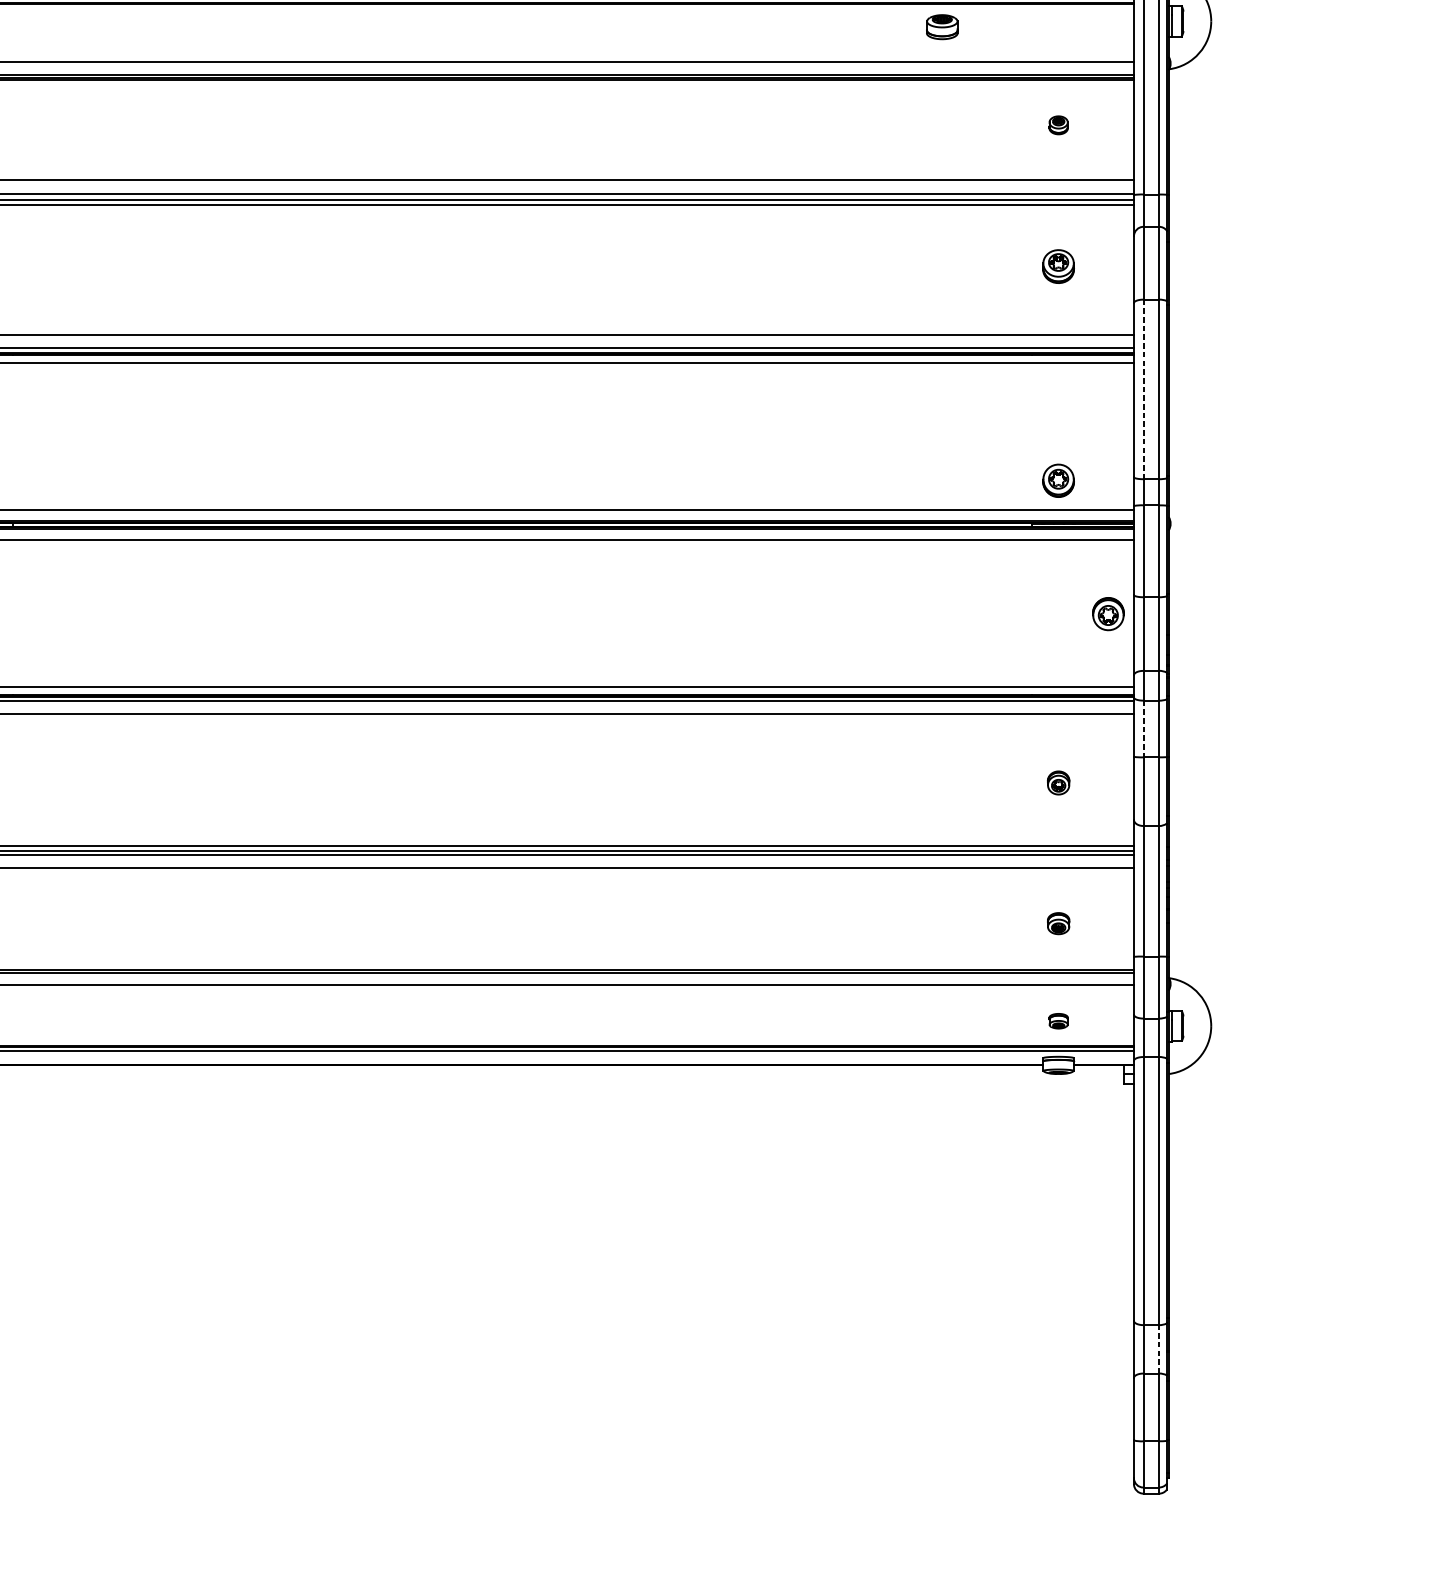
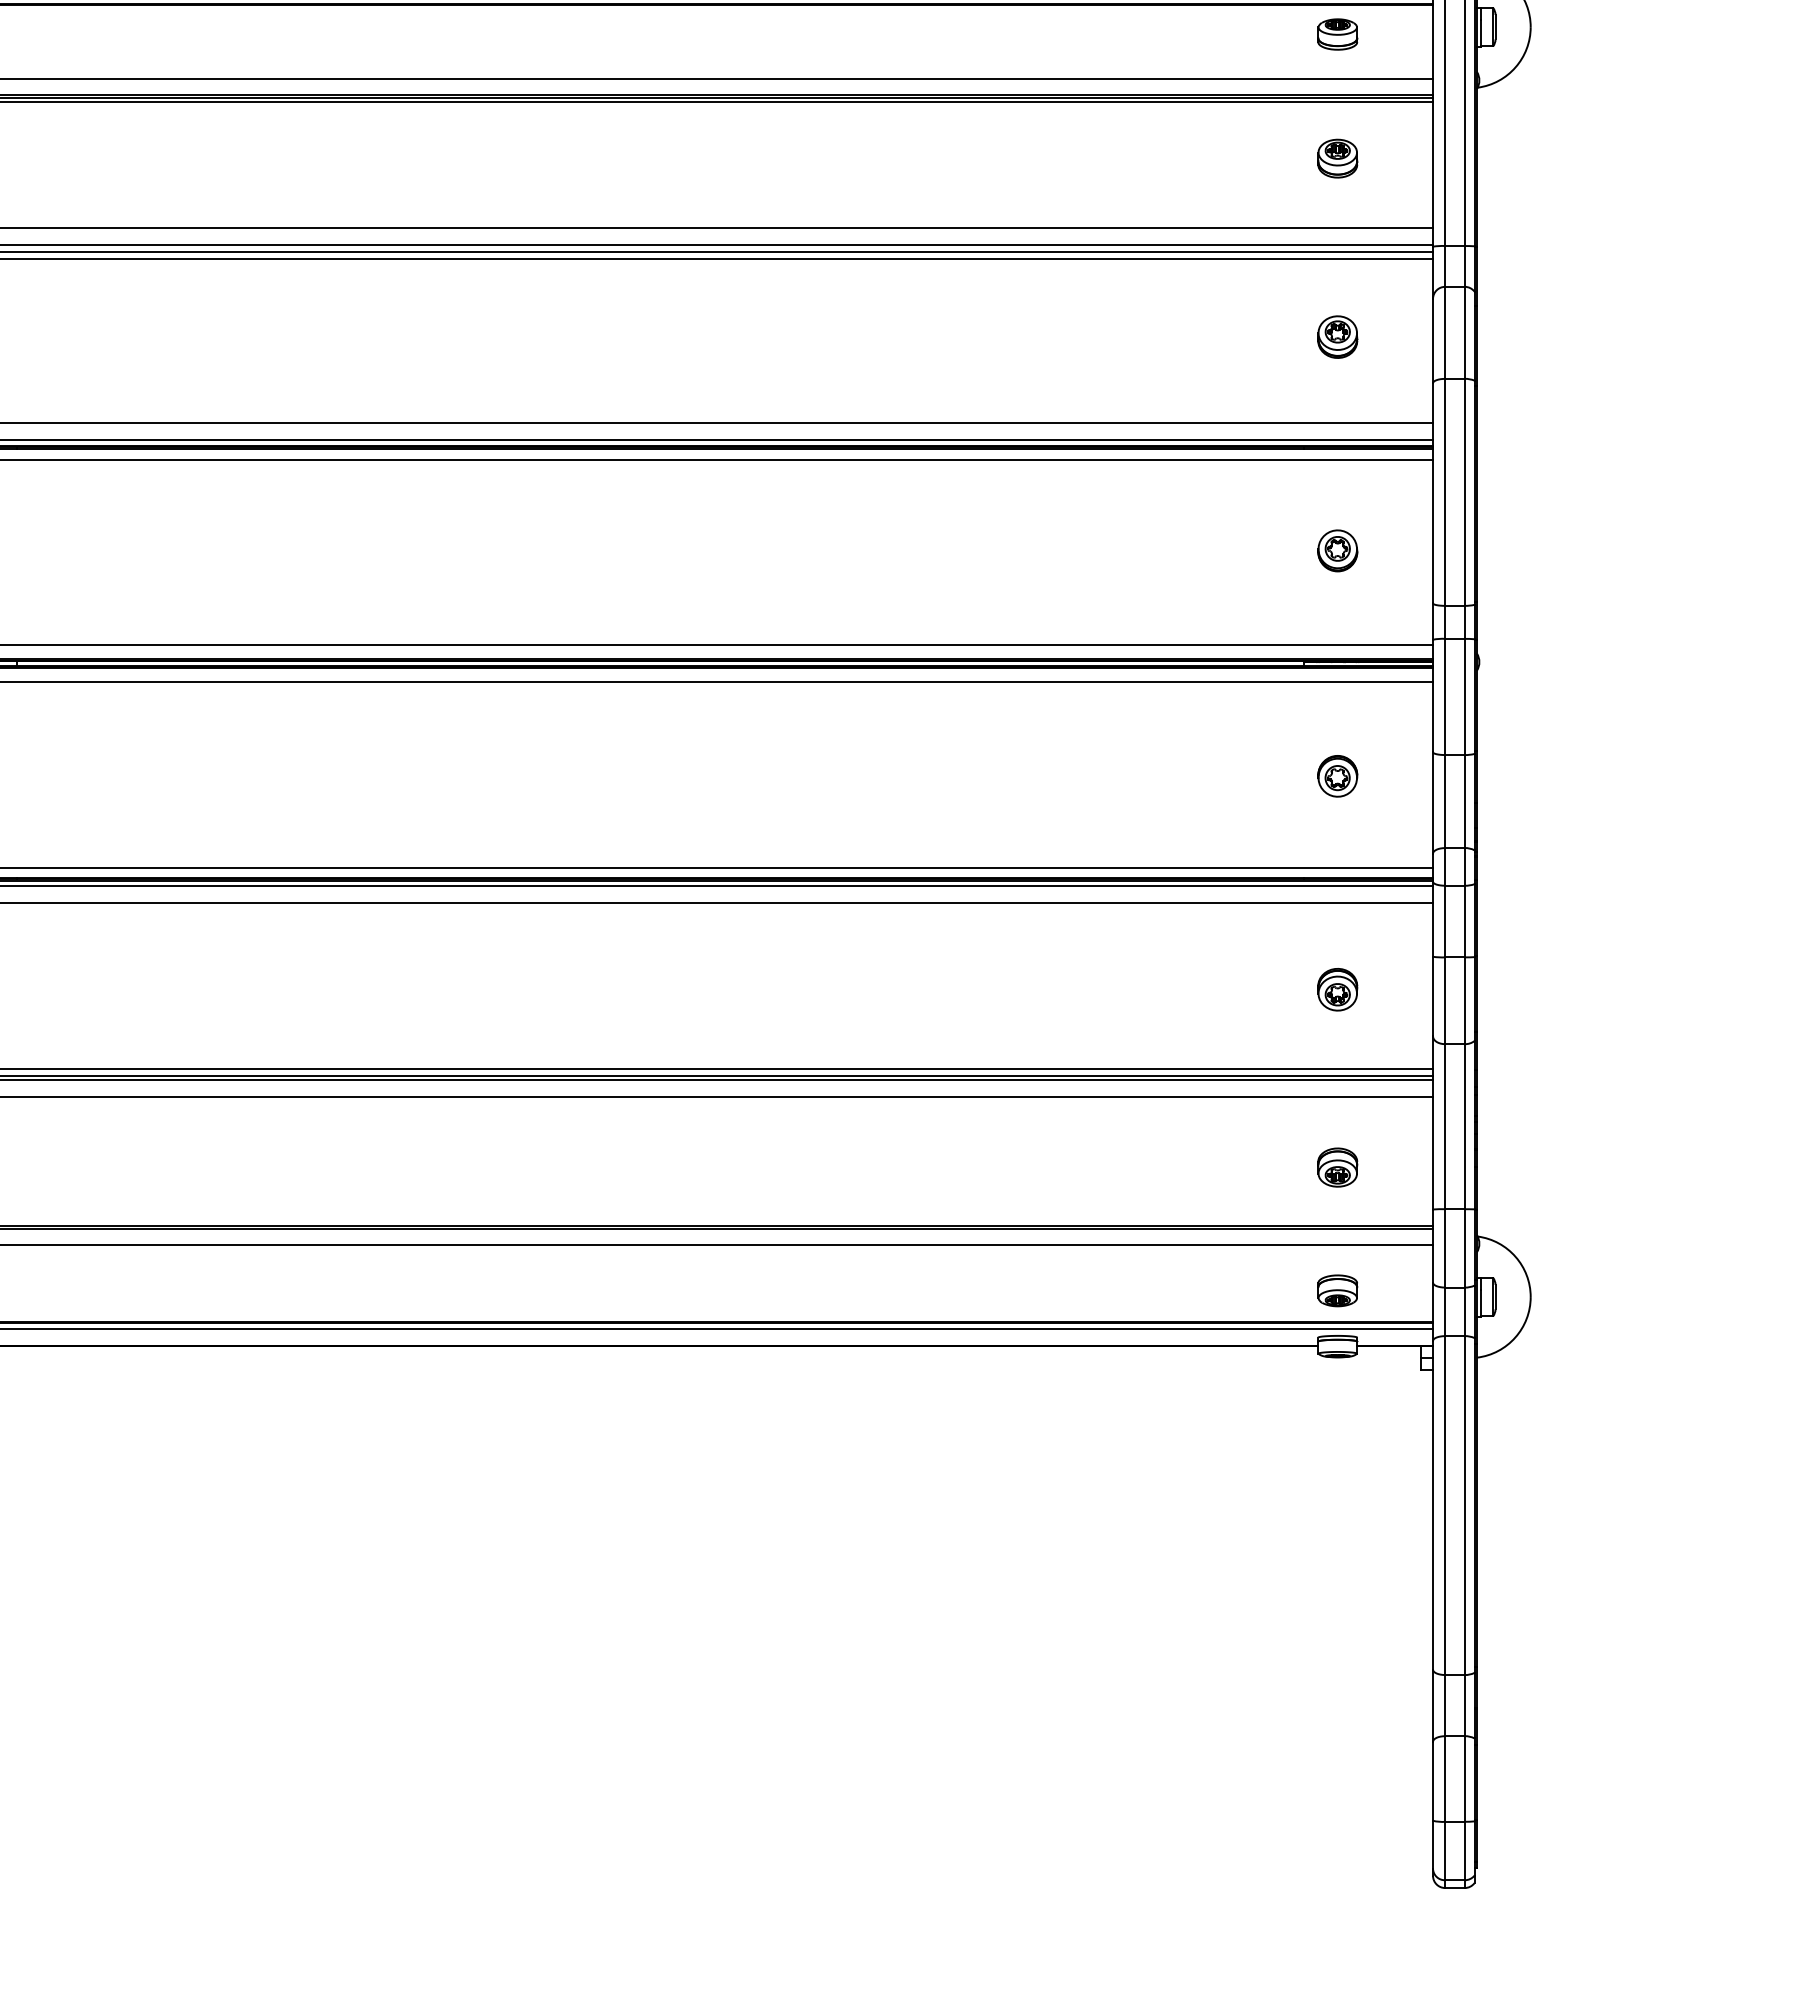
part: (942, 27) -> (1337, 34), moved
part: (1058, 125) -> (1337, 158), size x1.67
line: (1143, 389) -> (1445, 492), dashed -> solid
part: (1058, 480) -> (1337, 550), moved
part: (1108, 614) -> (1337, 776), moved
line: (1143, 728) -> (1445, 921), dashed -> solid
part: (1058, 782) -> (1337, 989), size x1.43
part: (1058, 923) -> (1337, 1167), size x1.43
part: (1058, 1020) -> (1337, 1290), size x1.67
line: (1158, 1349) -> (1464, 1705), dashed -> solid

